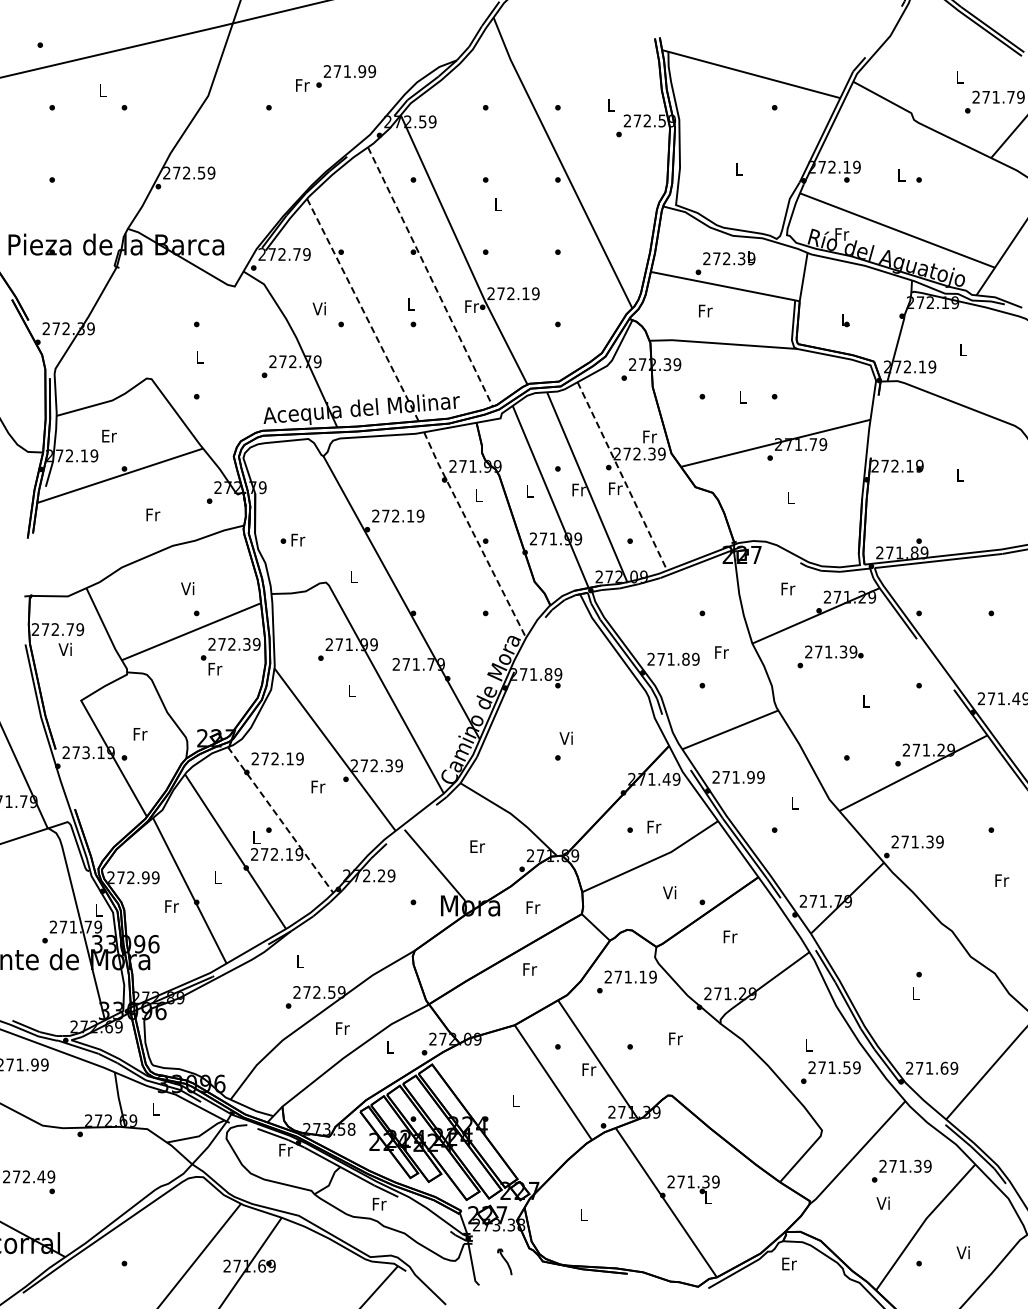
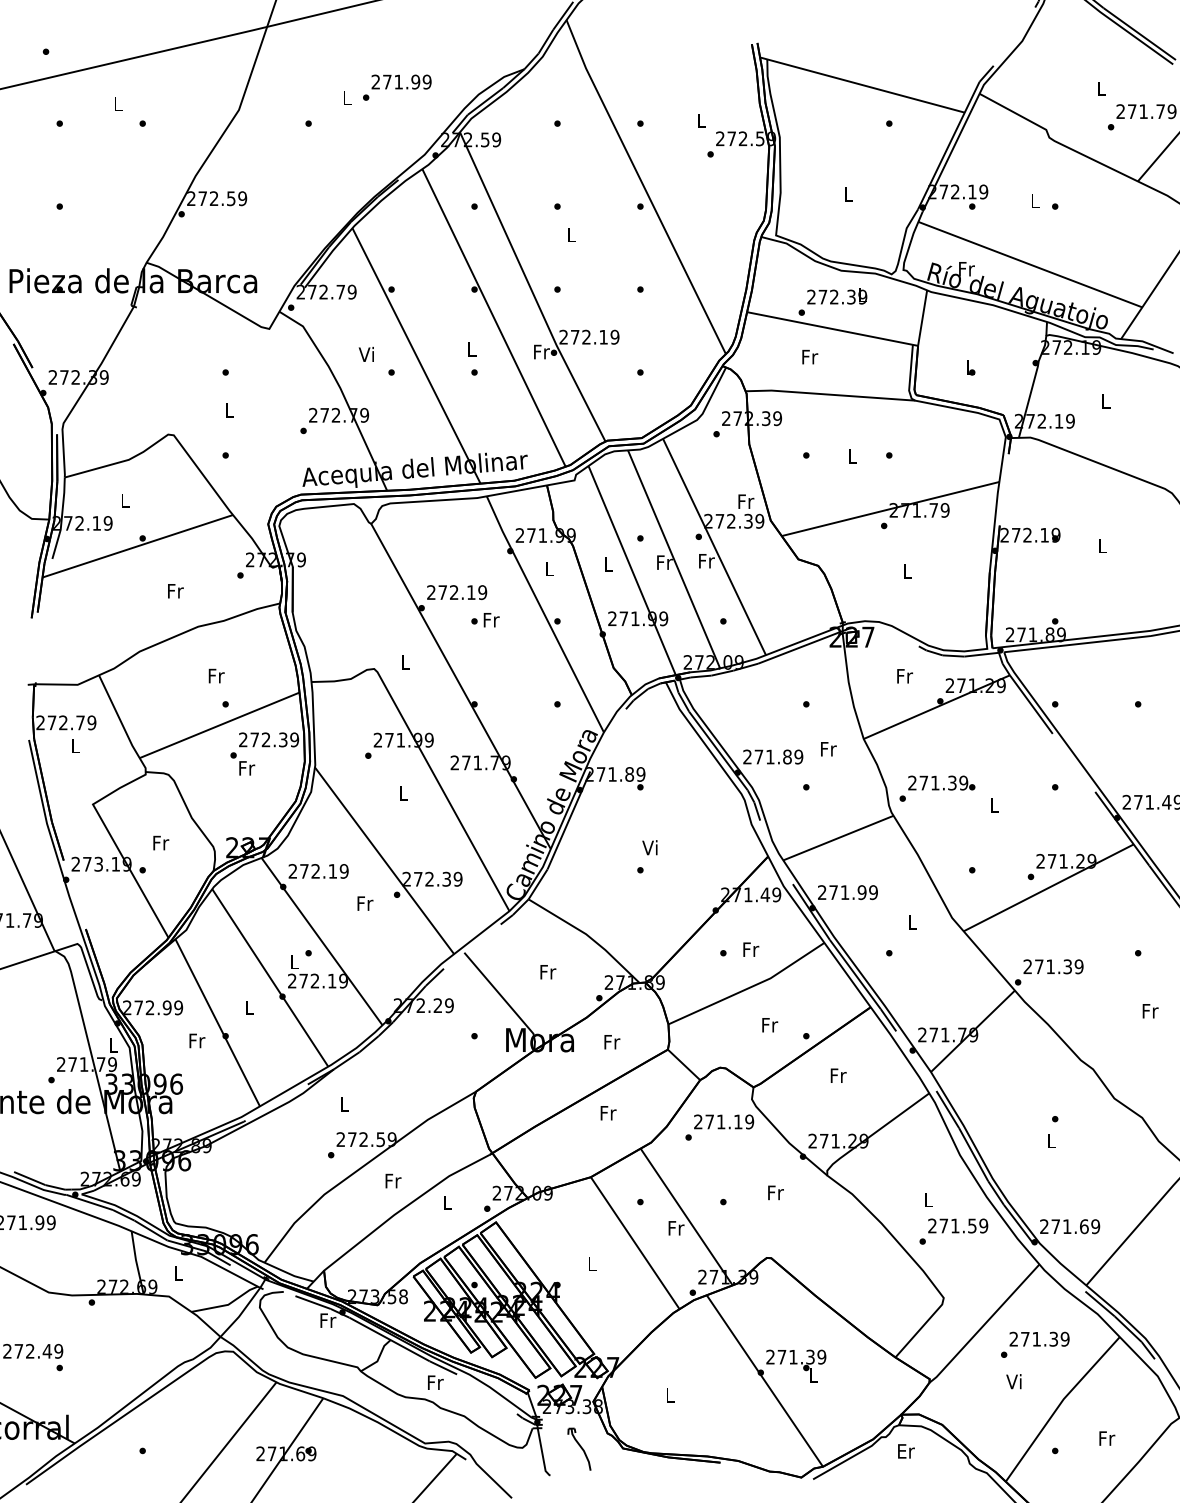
text: (302, 85) -> (347, 98), Fr -> L
line: (430, 276) -> (494, 317), dashed -> solid
line: (363, 310) -> (417, 356), dashed -> solid
text: (109, 435) -> (125, 500), Er -> L
line: (622, 476) -> (714, 547), dashed -> solid
line: (474, 535) -> (544, 614), dashed -> solid
text: (292, 539) -> (484, 619), moved
text: (188, 588) -> (216, 675), Vi -> Fr
text: (64, 648) -> (73, 744), Vi -> L
text: (830, 656) -> (937, 788), moved
line: (280, 820) -> (321, 942), dashed -> solid
text: (477, 846) -> (548, 971), Er -> Fr
text: (670, 892) -> (769, 1024), Vi -> Fr
text: (963, 1252) -> (1106, 1438), Vi -> Fr
part: (504, 1261) -> (579, 1448), size x1.43

